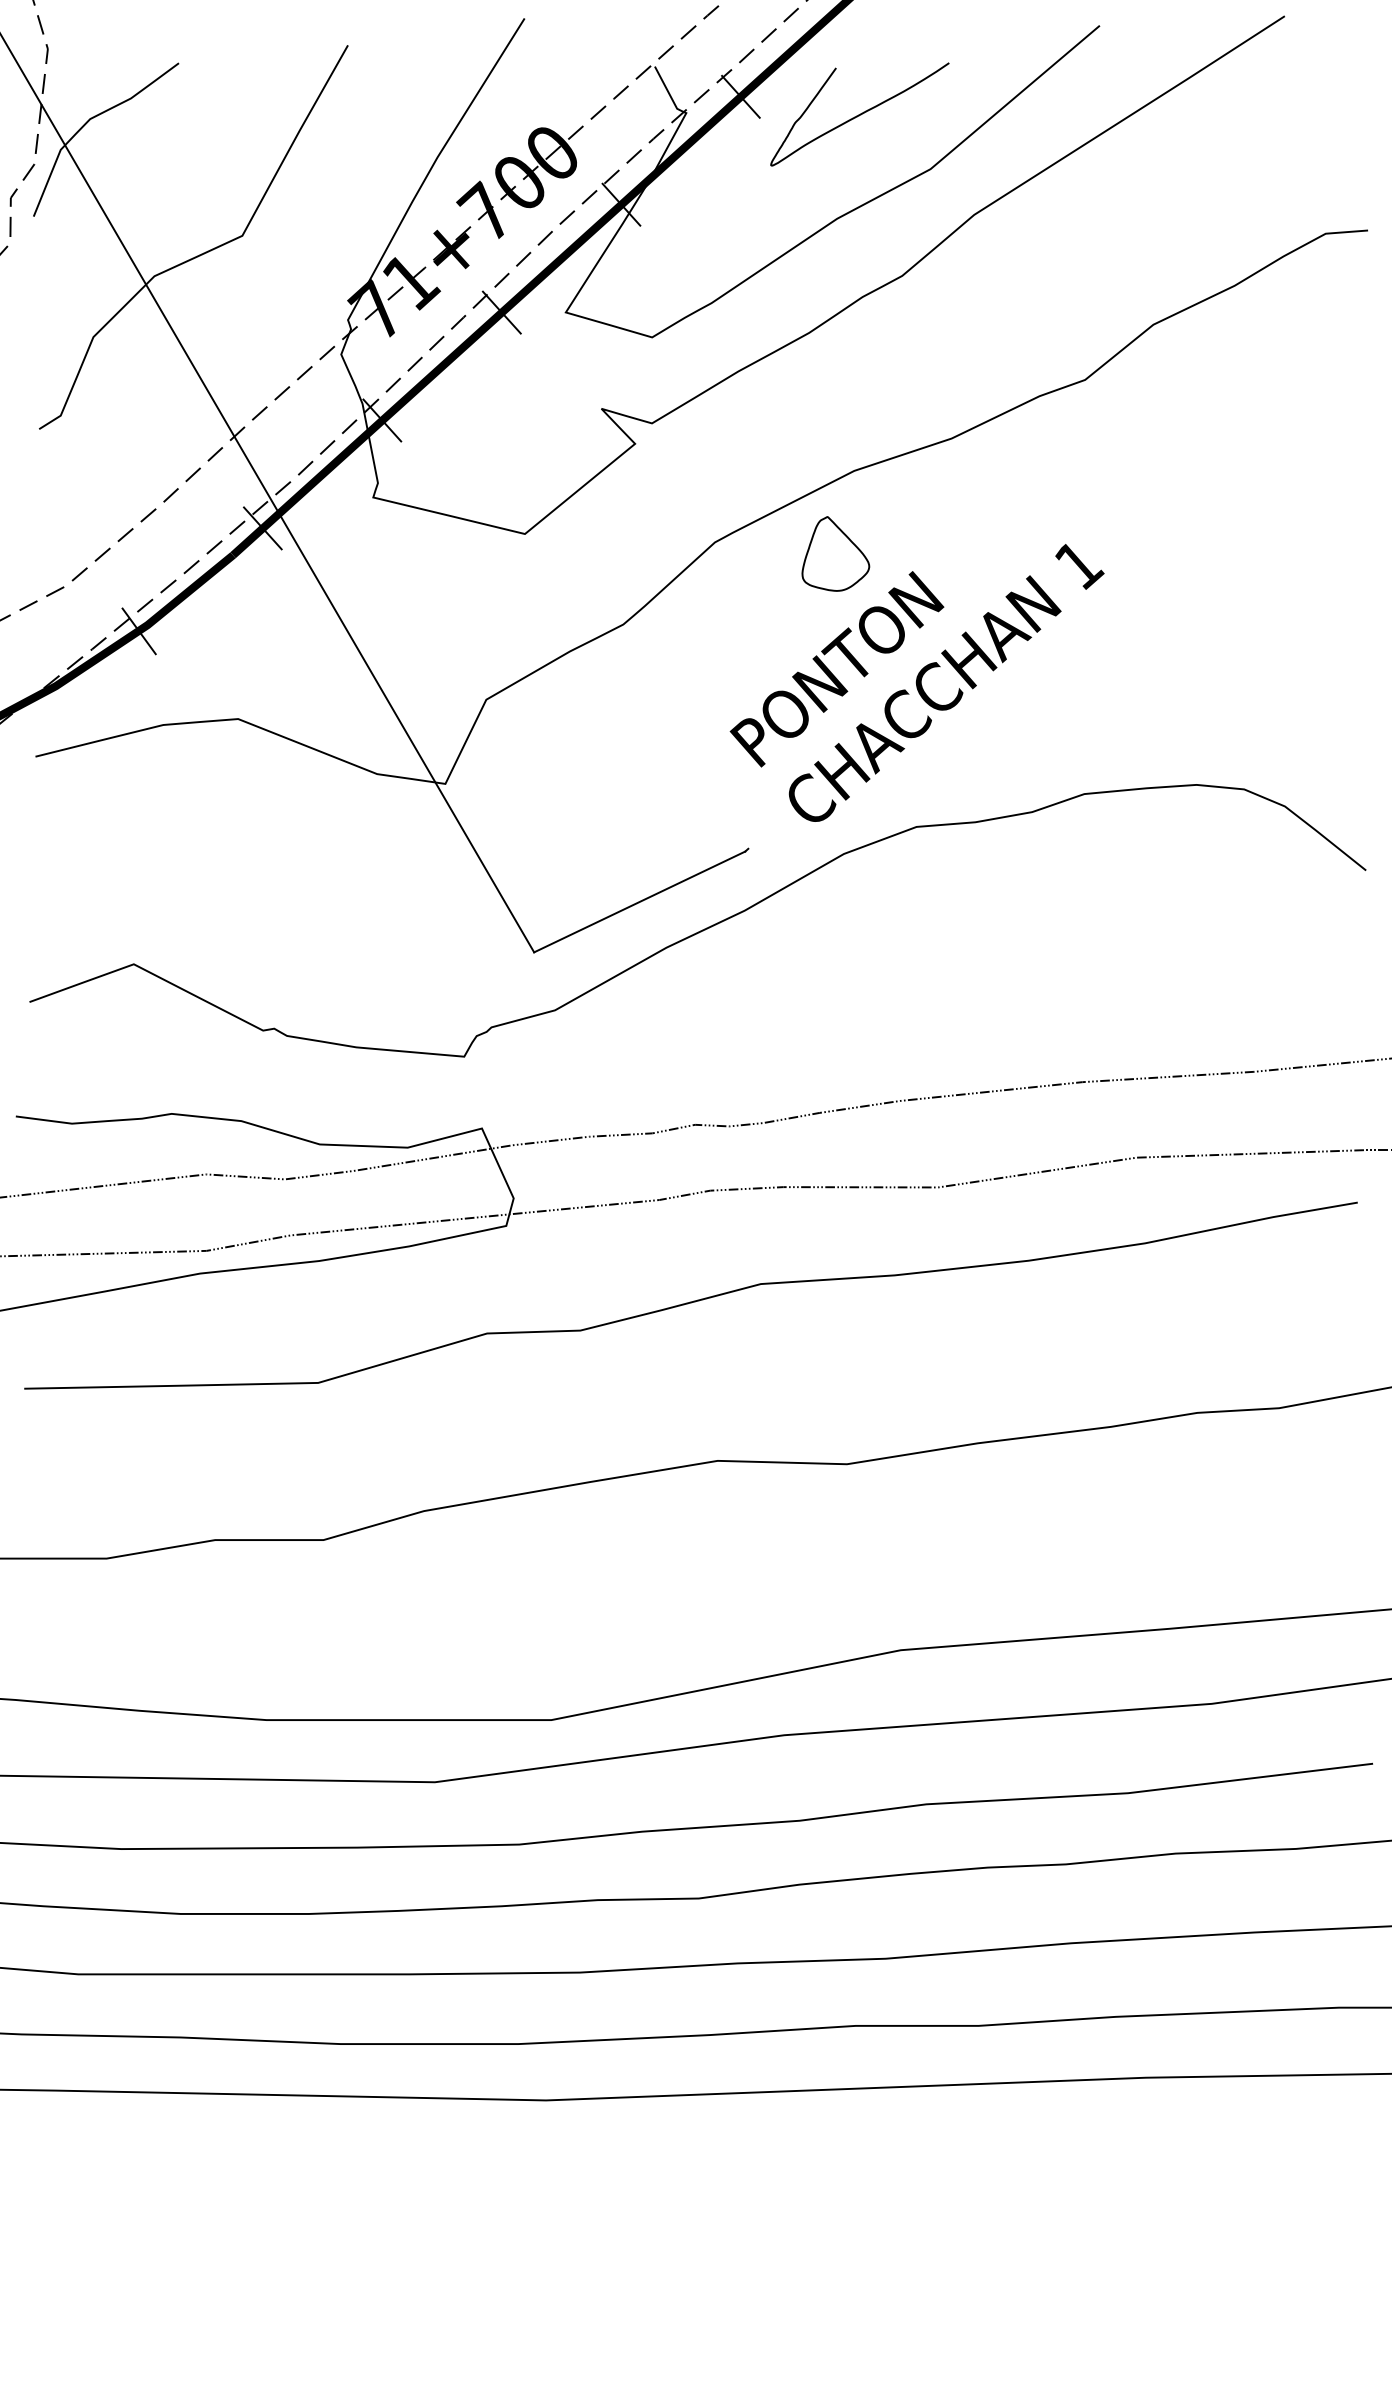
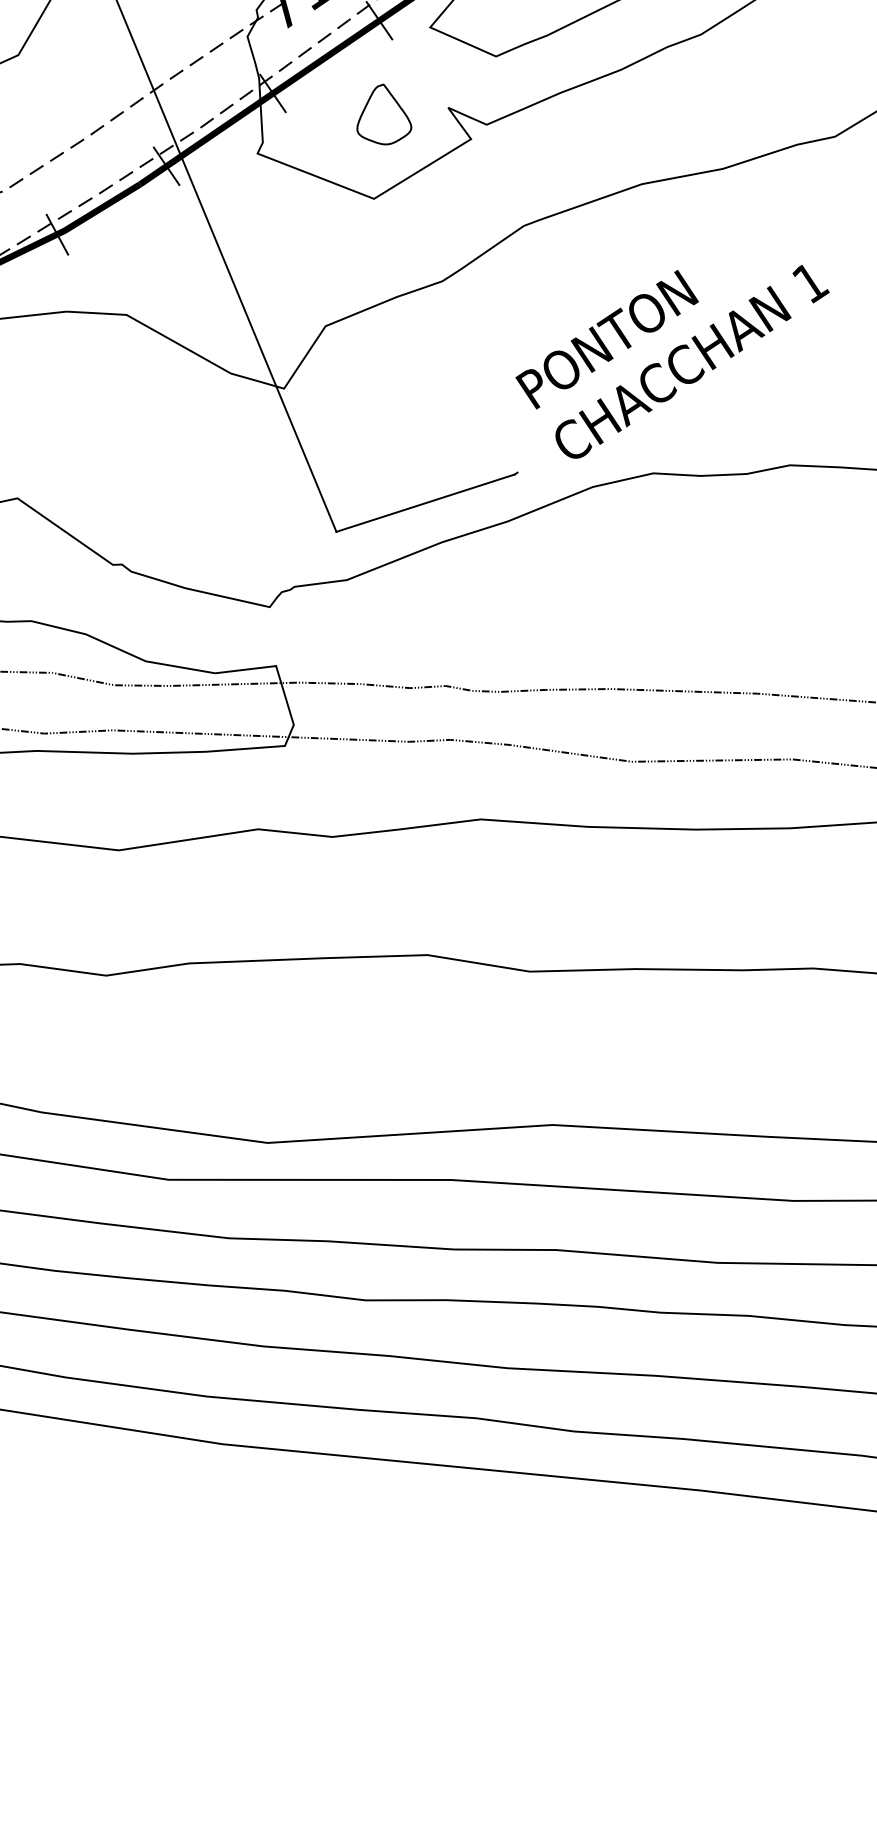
part: (835, 553) -> (385, 114), moved

